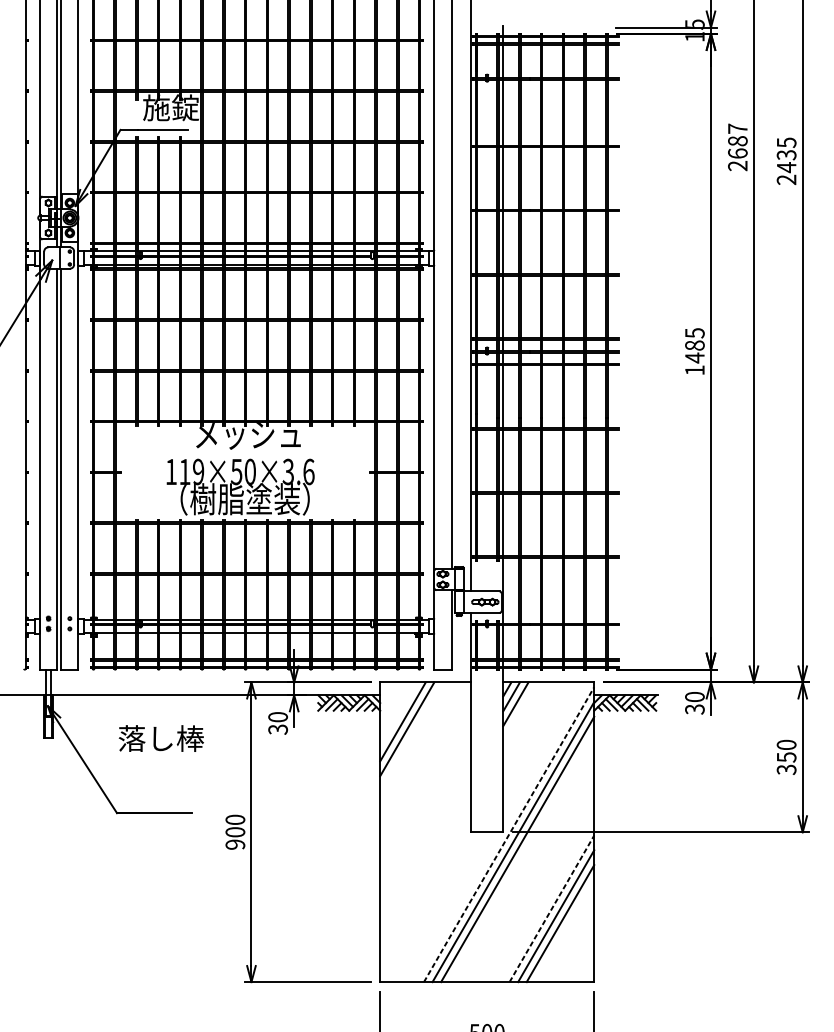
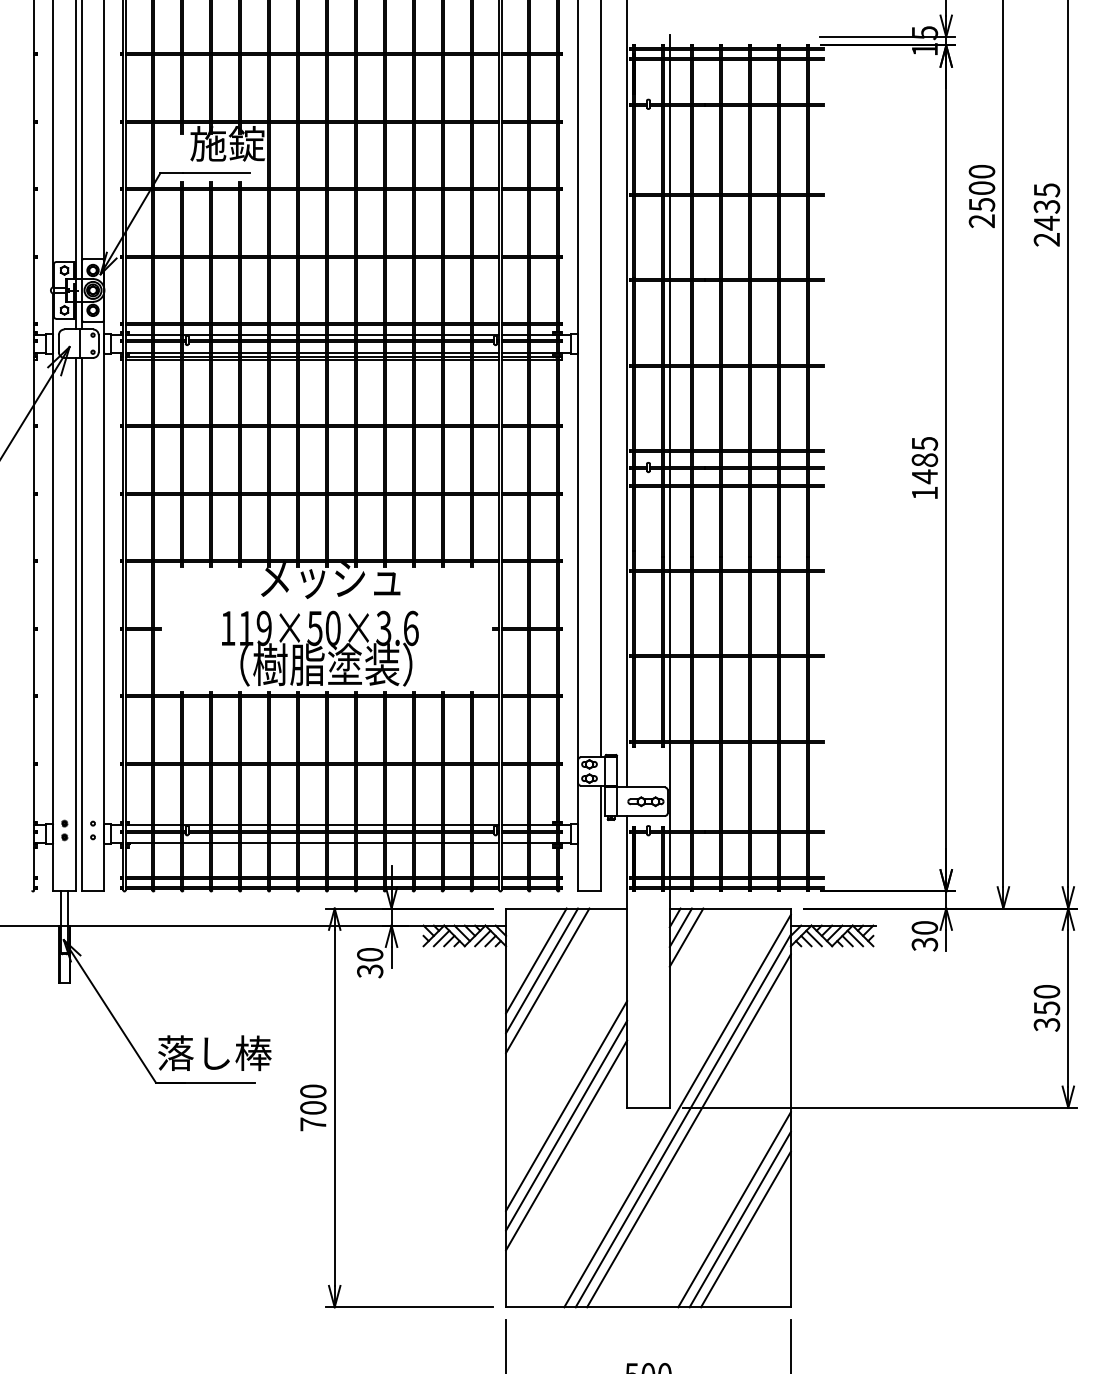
text: (737, 140) -> (981, 187), 2687 -> 2500
line: (411, 736) -> (547, 980), added
text: (161, 738) -> (214, 1053), moved
line: (425, 830) -> (566, 1105), added
line: (509, 834) -> (677, 1111), dashed -> solid
text: (235, 844) -> (313, 1124), 900 -> 700
line: (425, 845) -> (566, 1125), added
line: (425, 860) -> (566, 1145), added
line: (551, 908) -> (734, 1209), dashed -> solid

